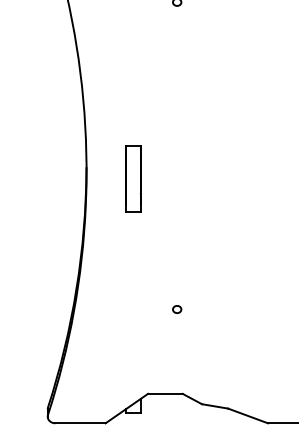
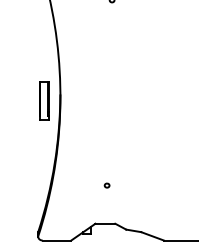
part: (134, 177) -> (44, 100), moved
part: (176, 309) -> (106, 185), moved

